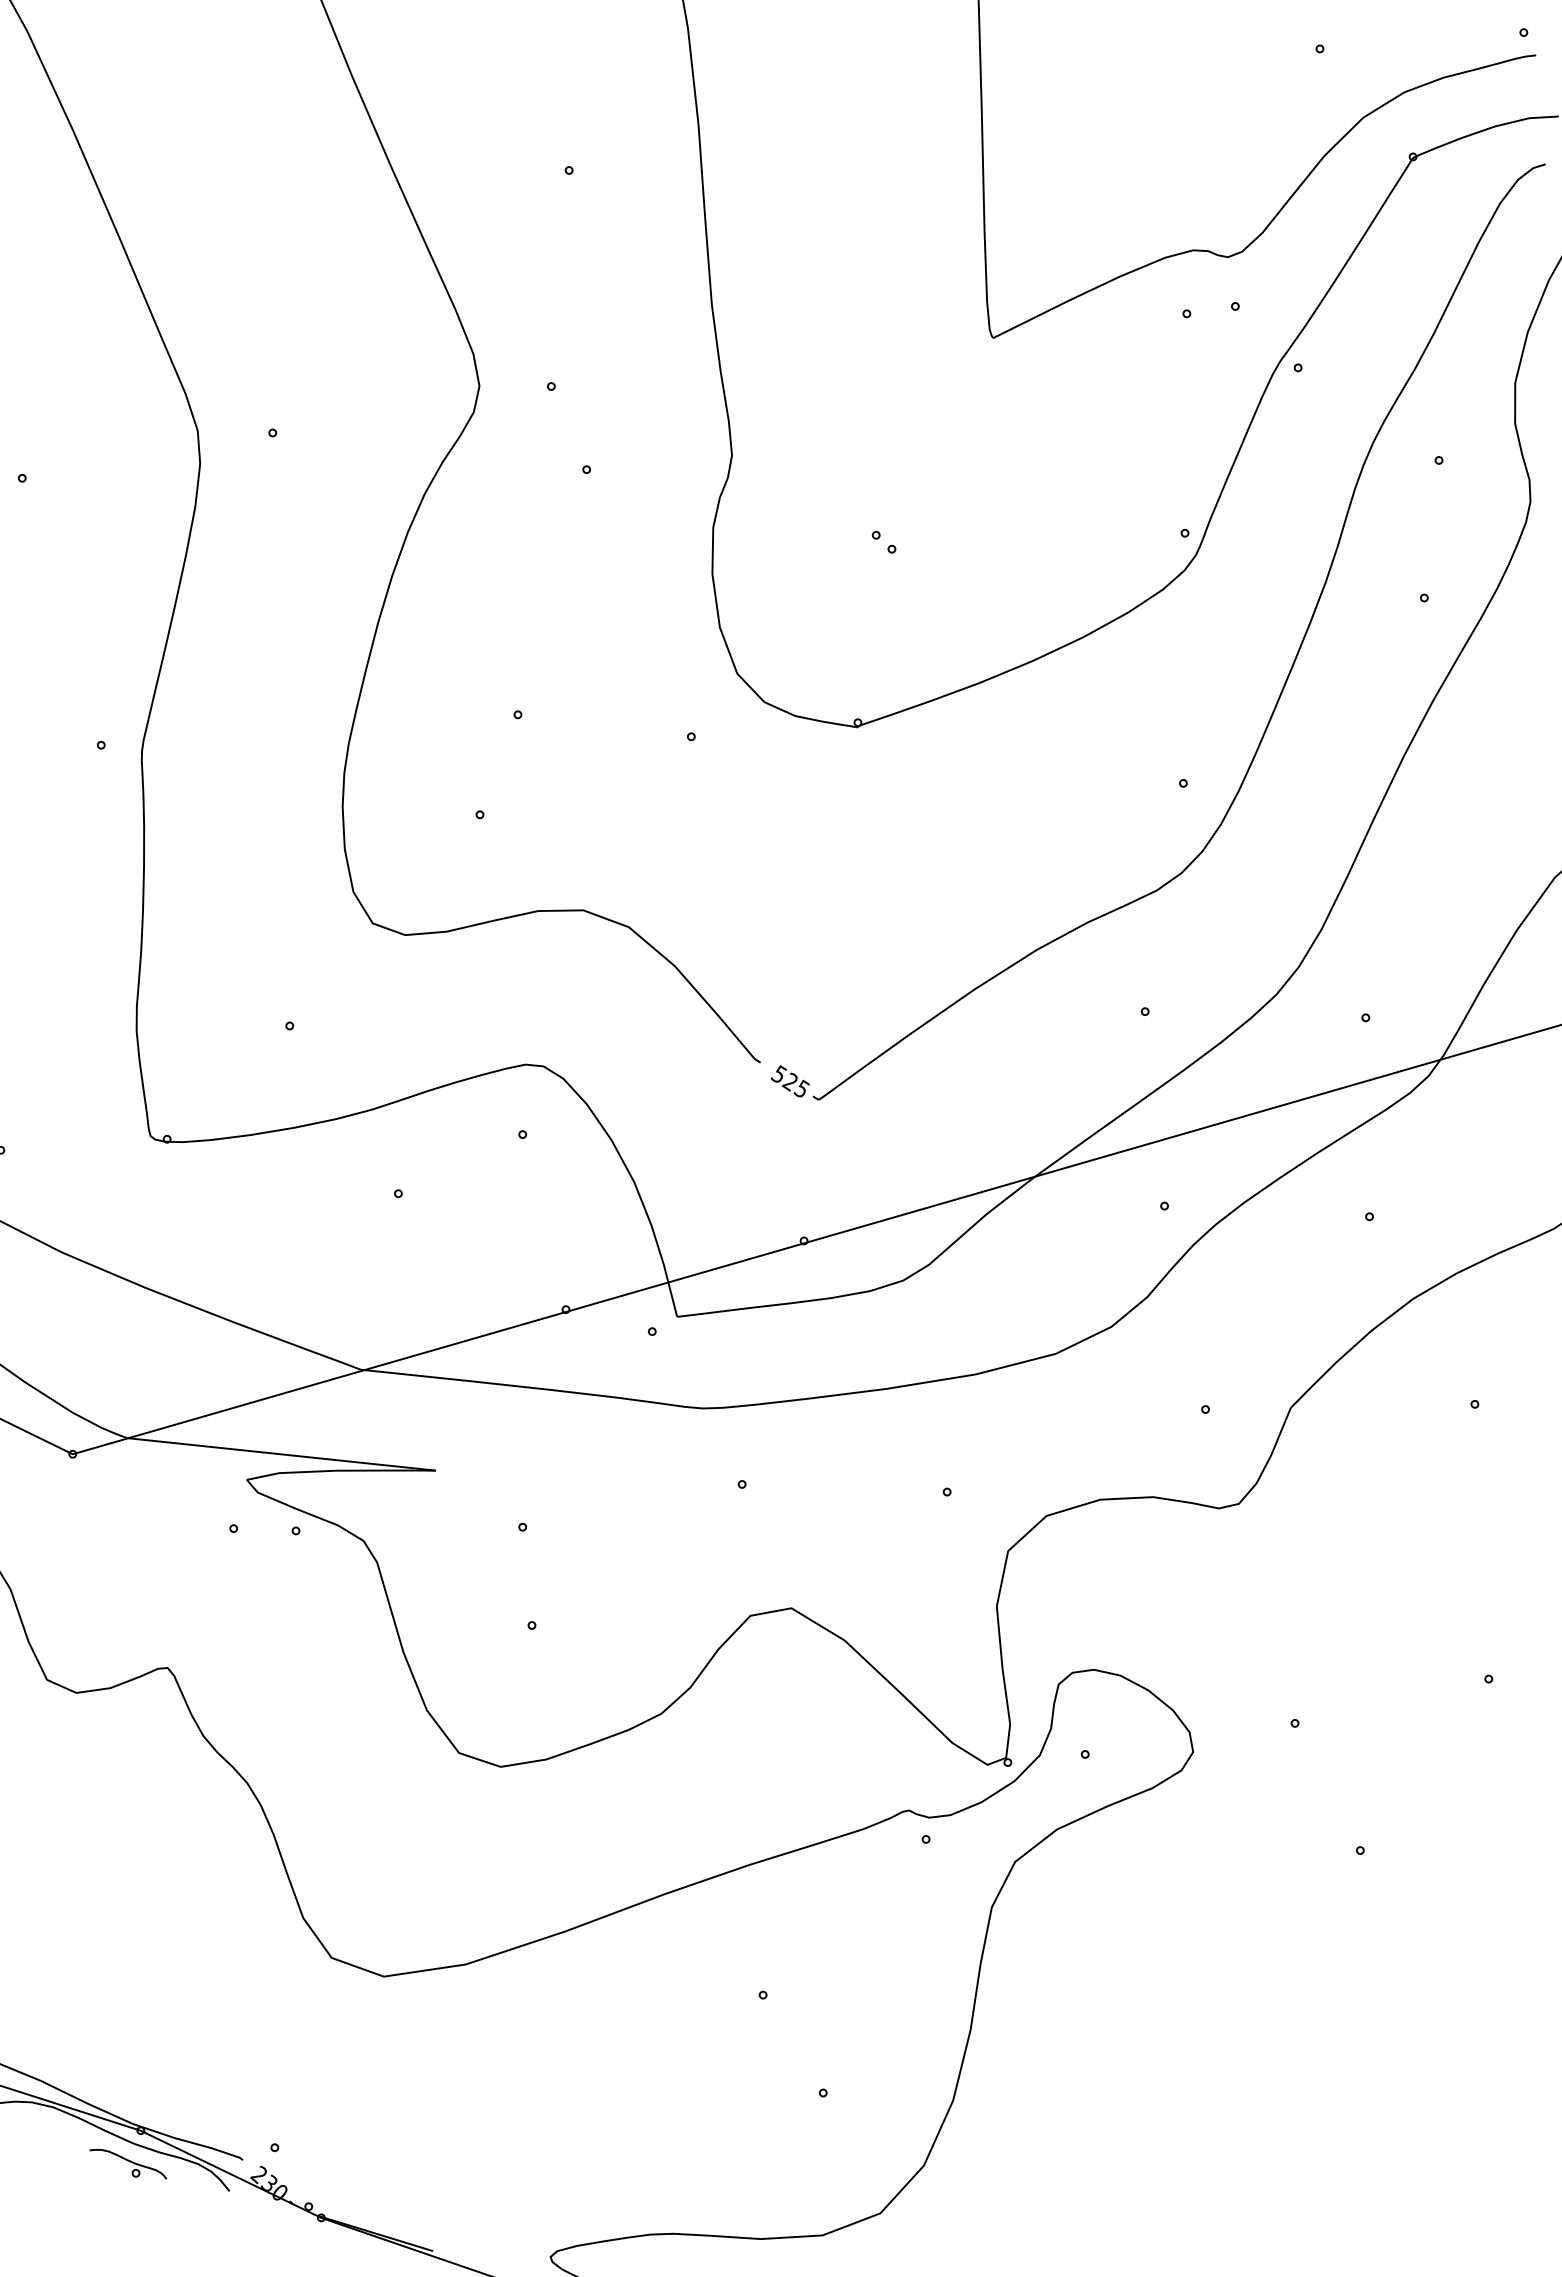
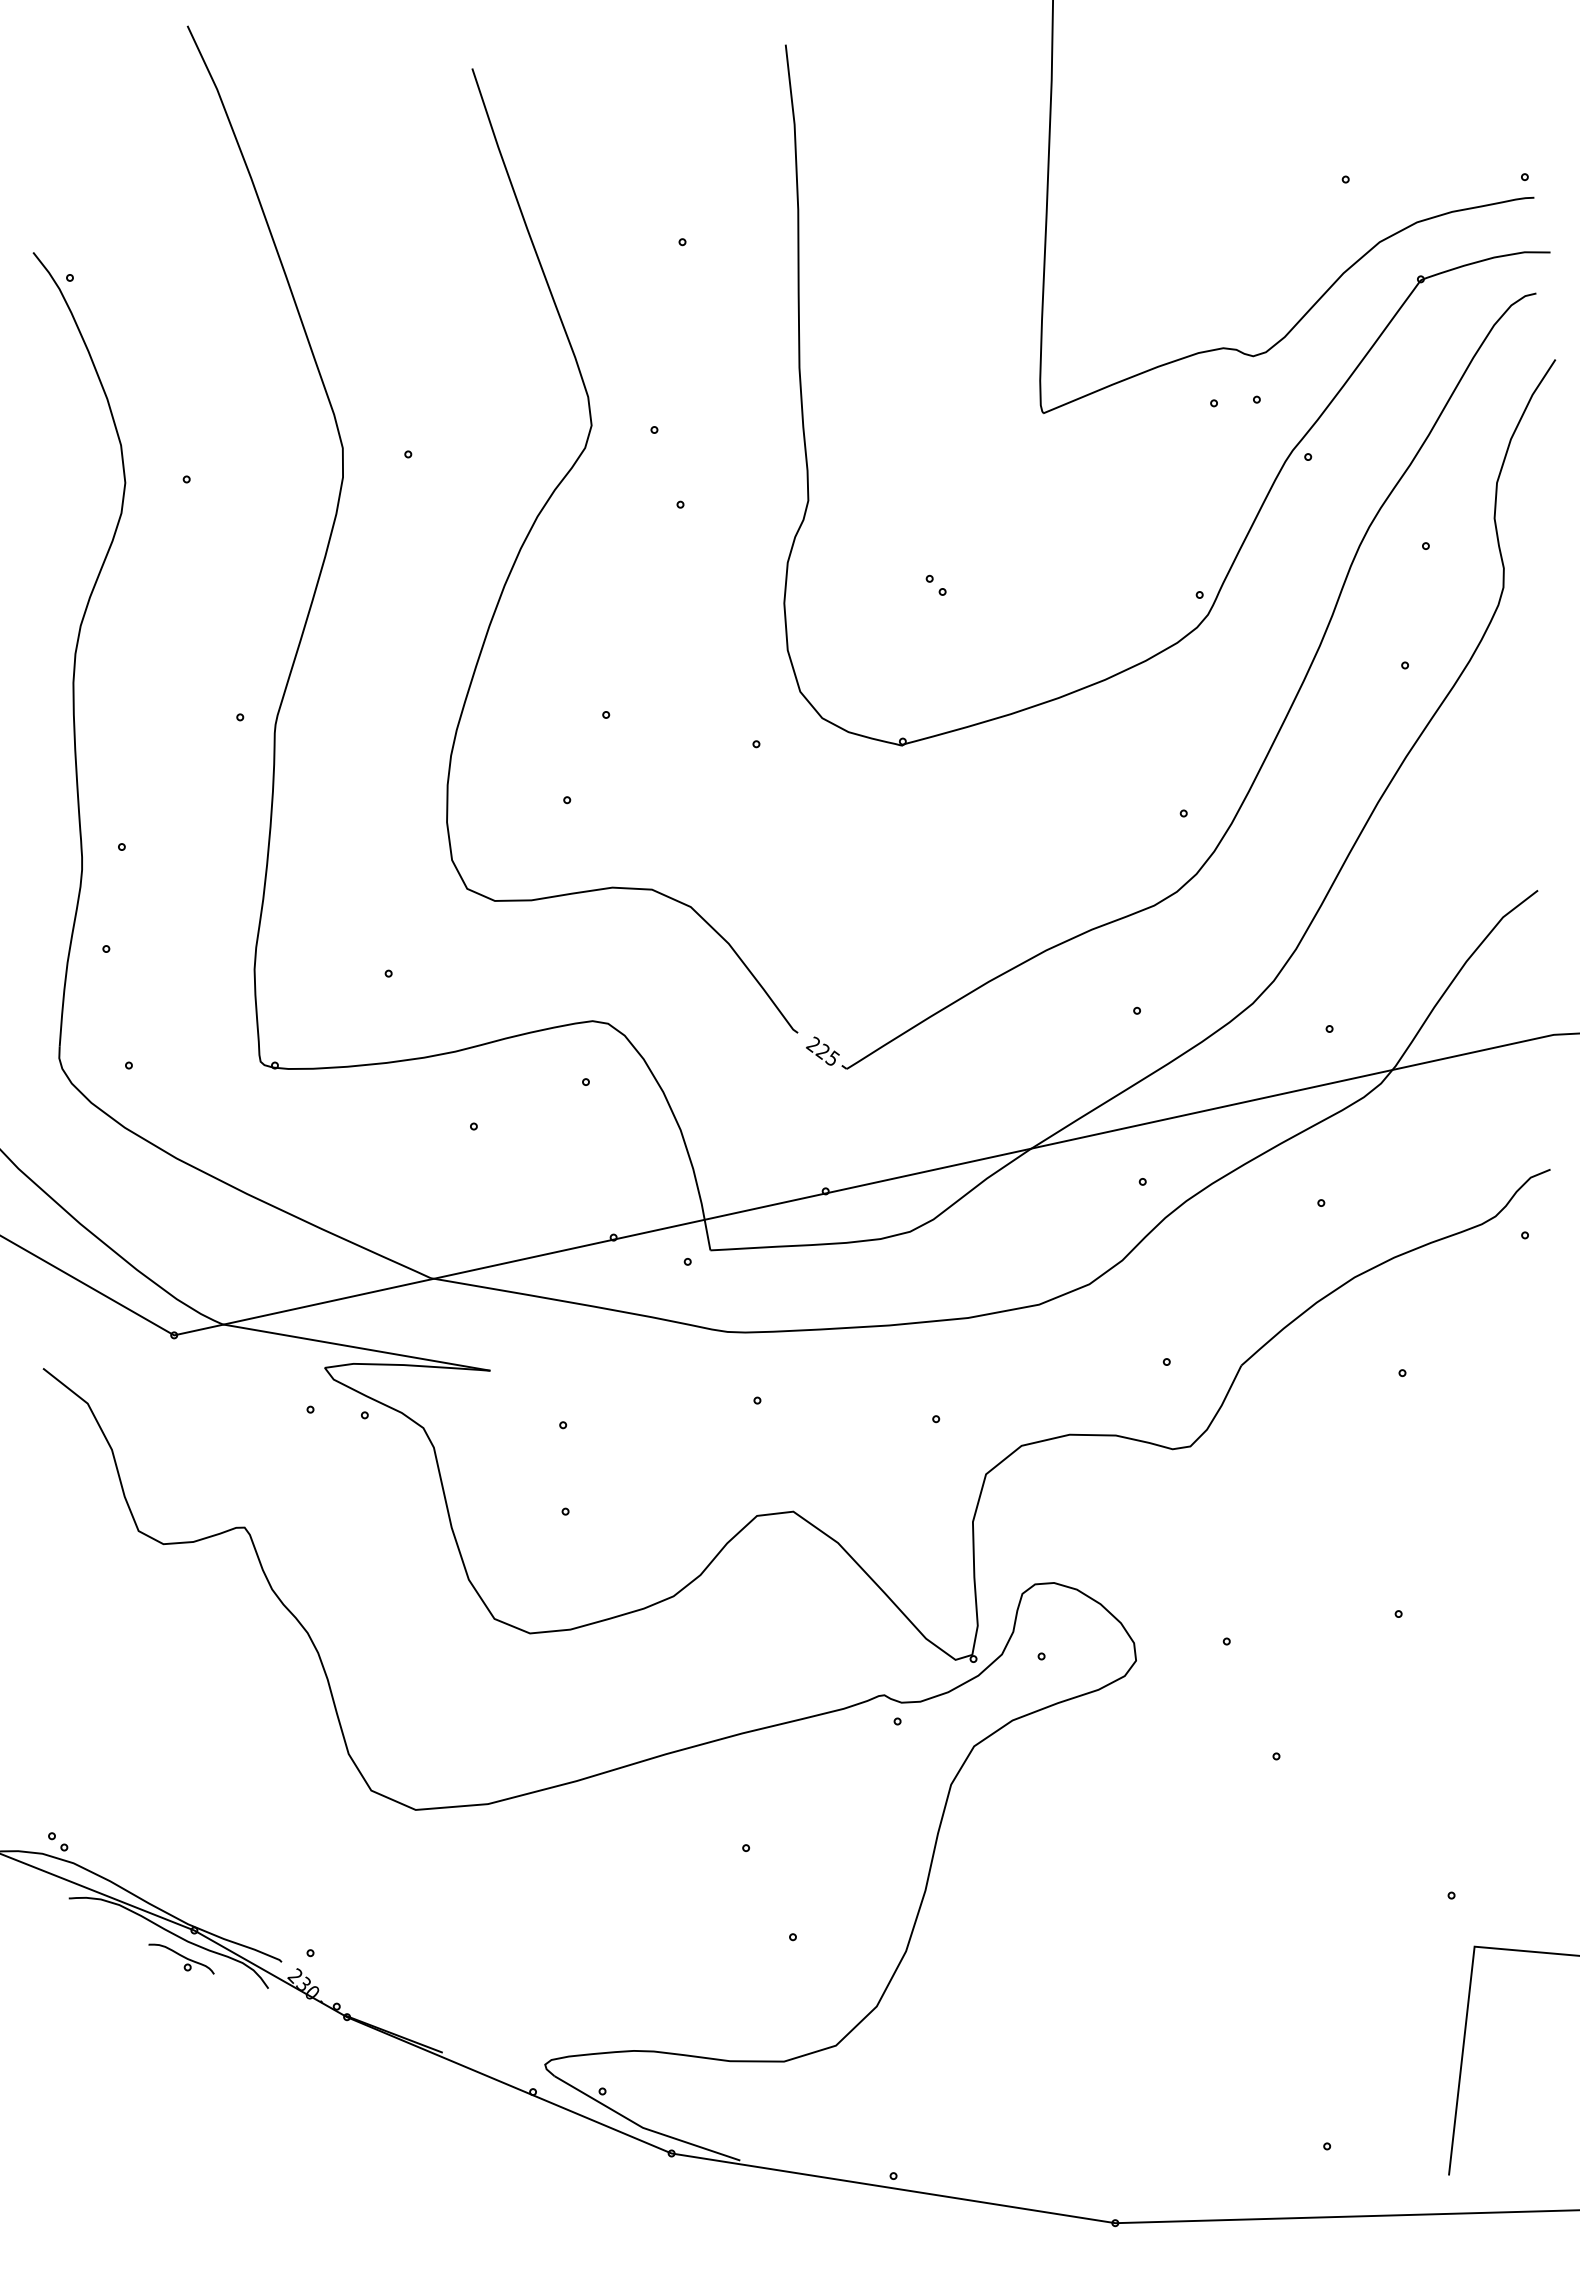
text: (779, 1074) -> (813, 1044), 525 -> 225

